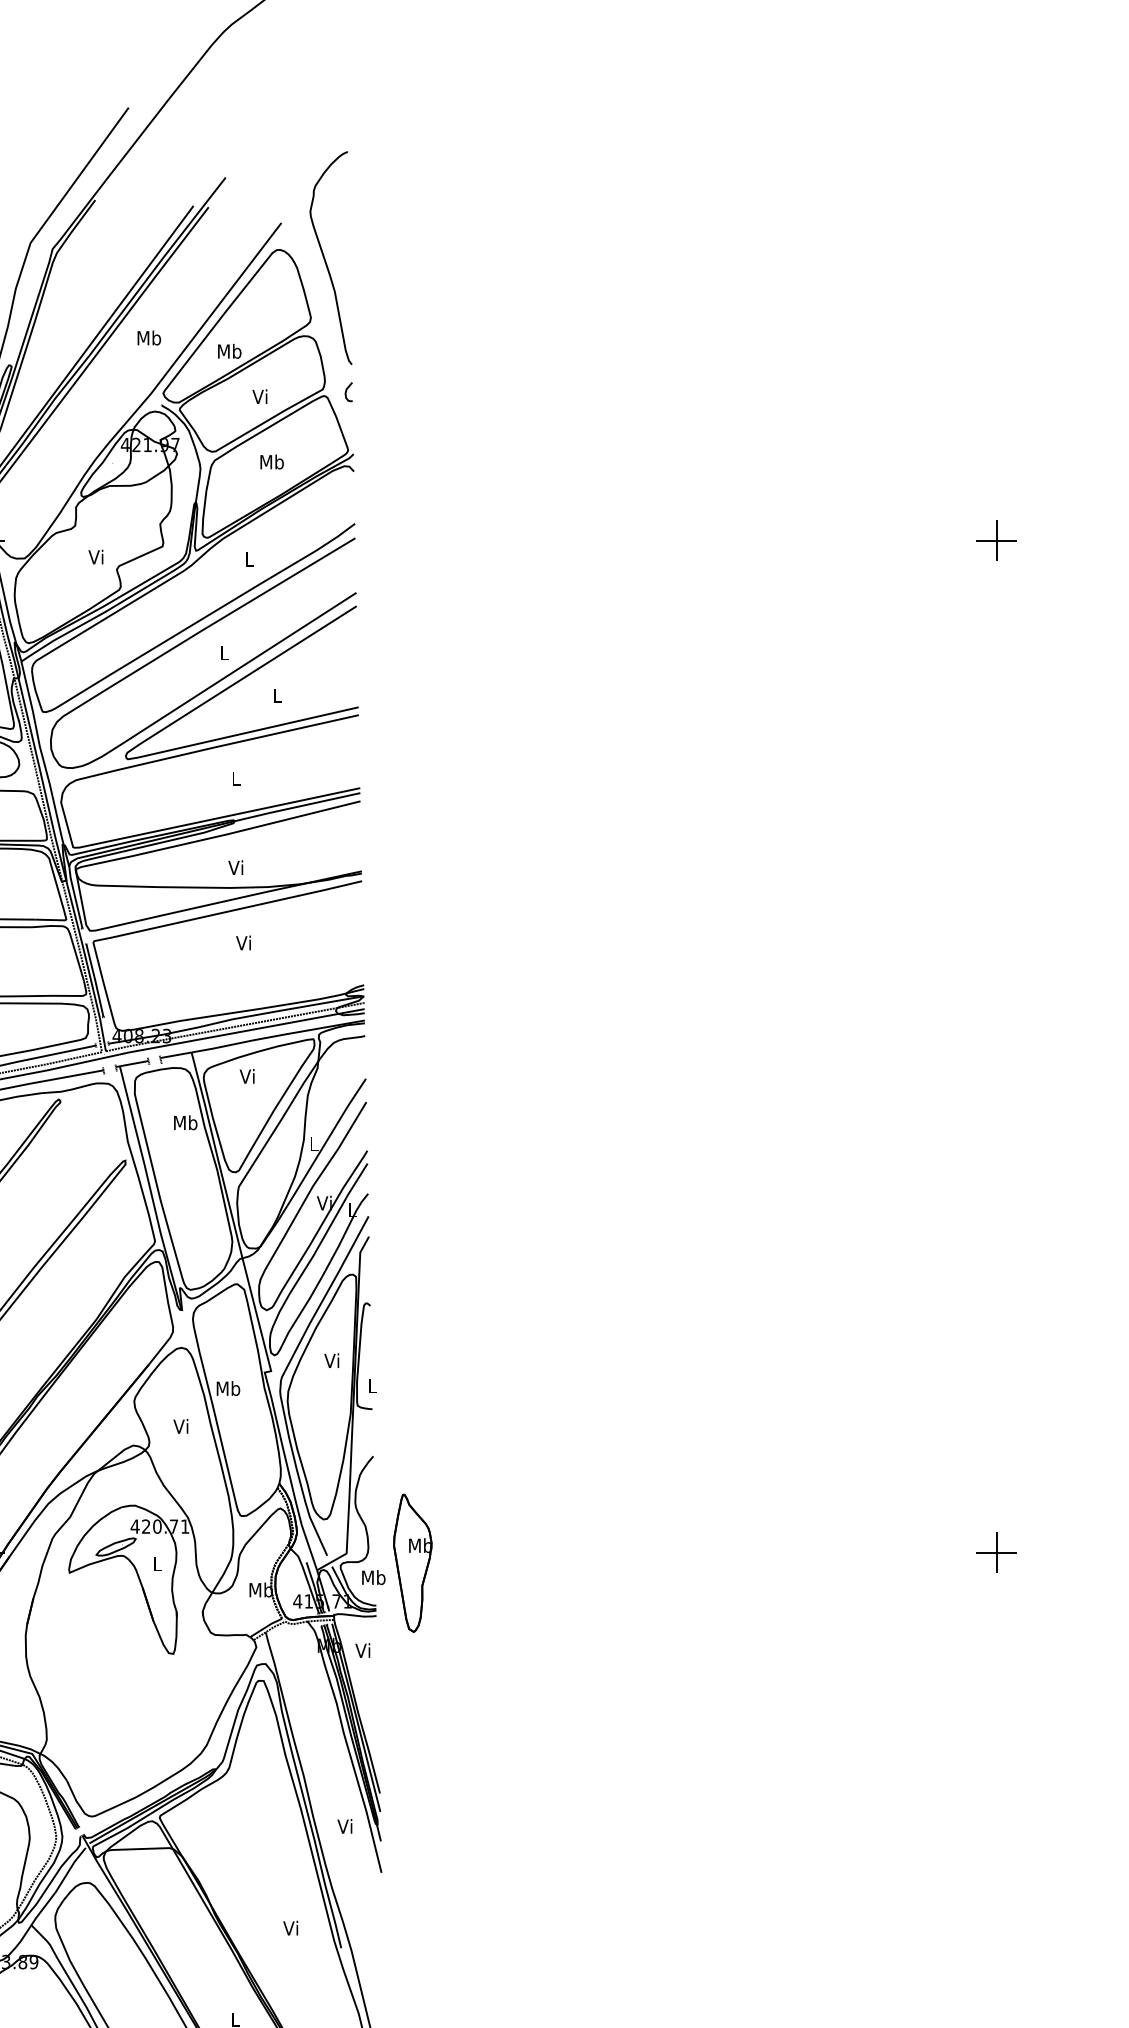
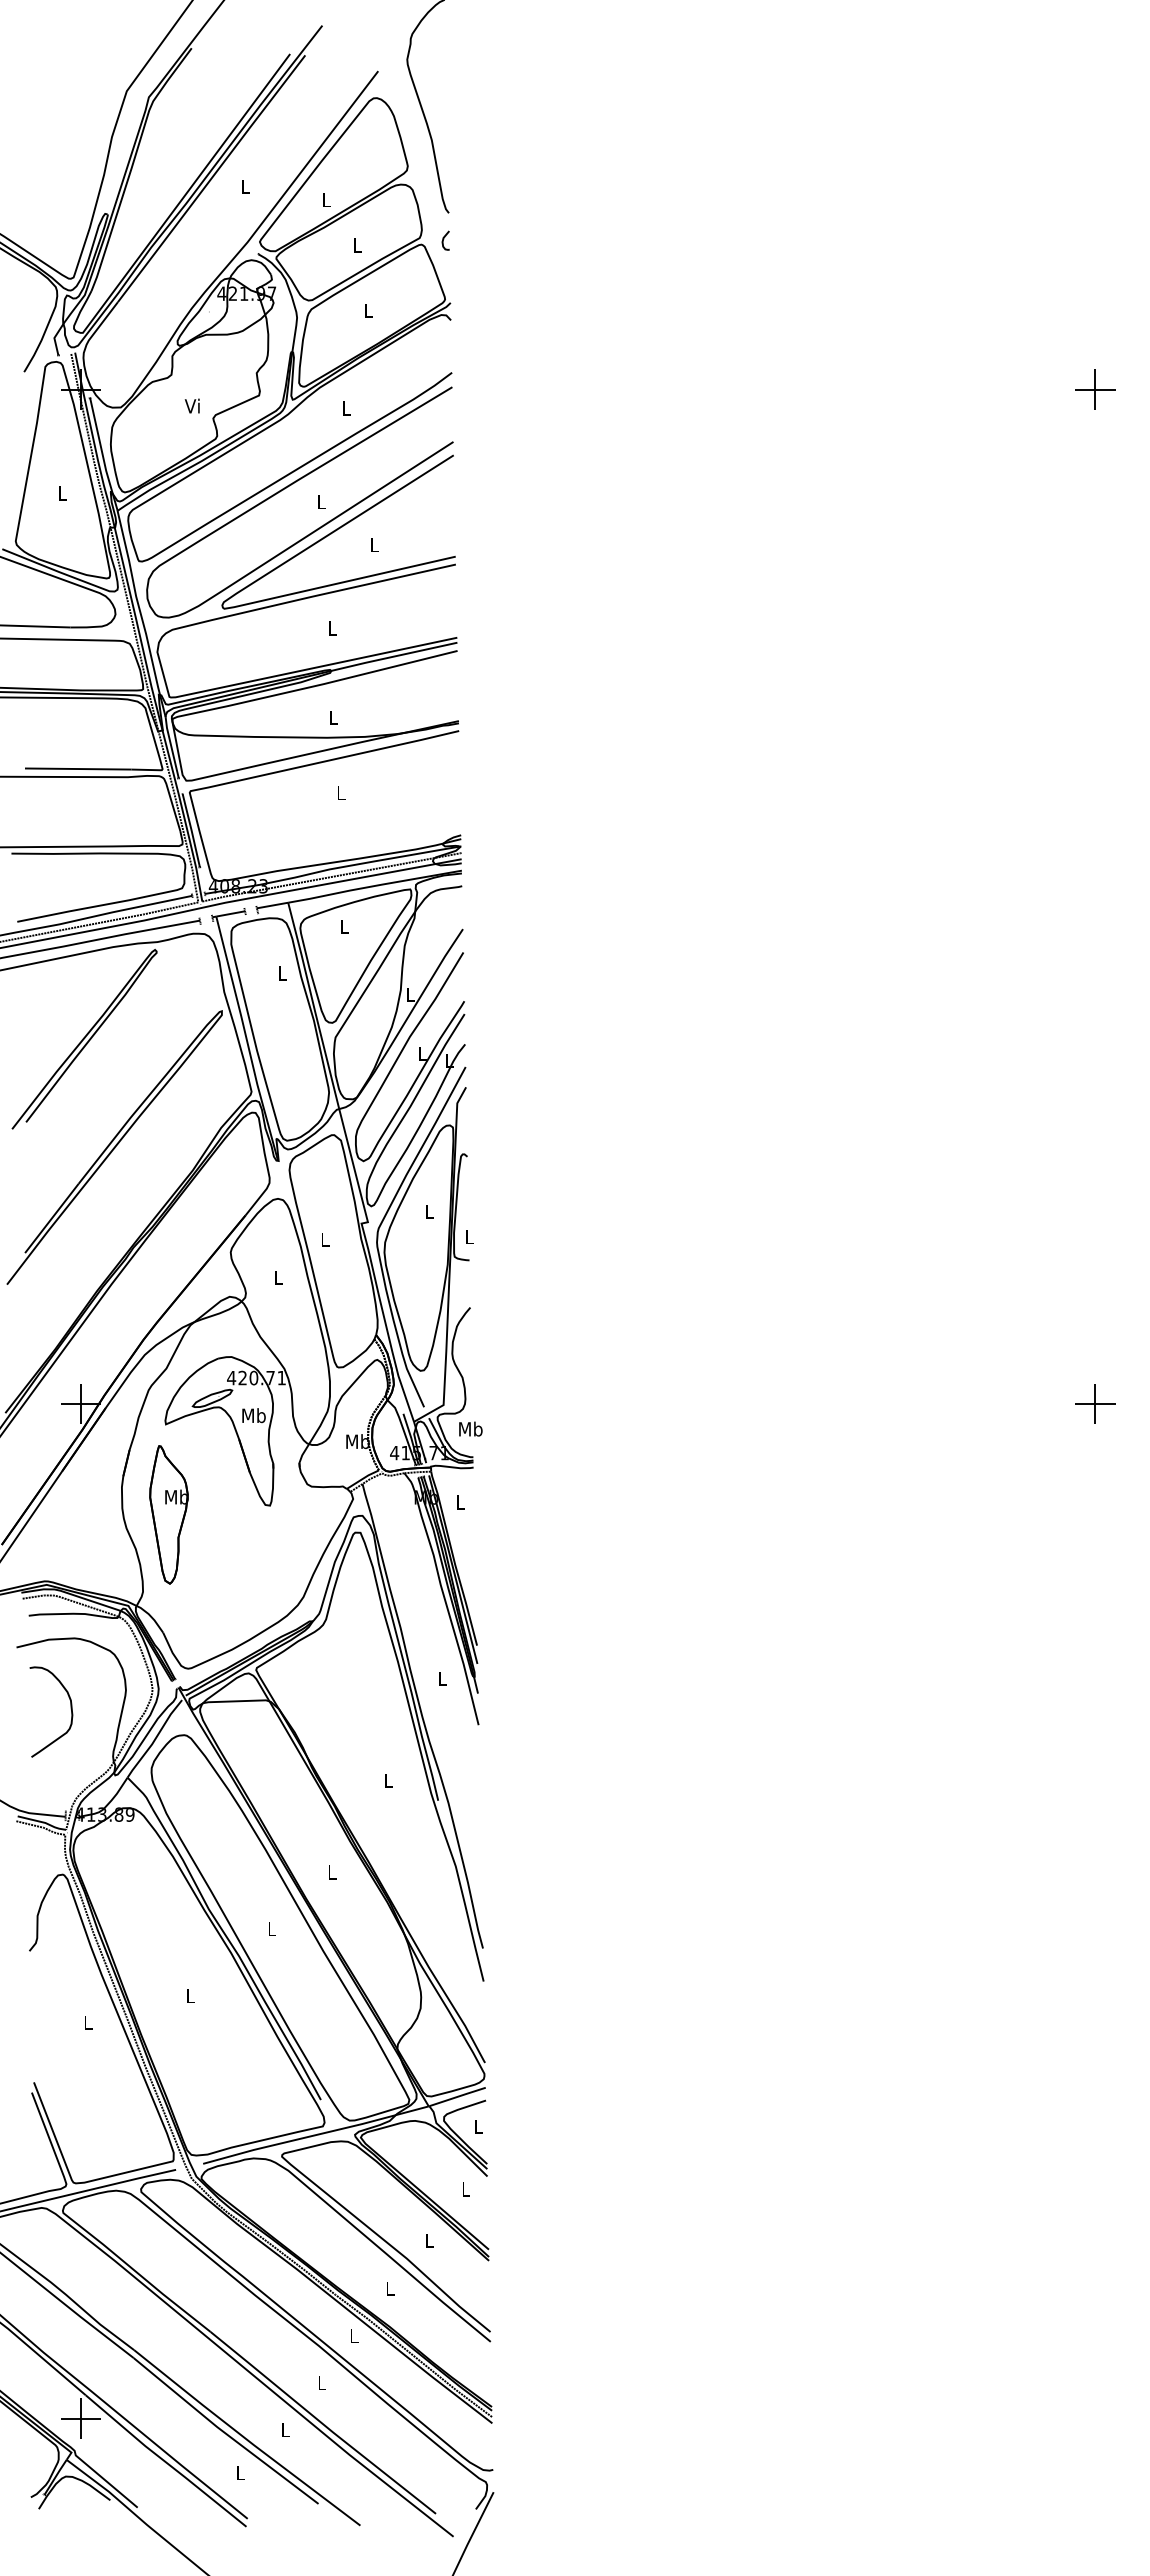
text: (149, 338) -> (245, 186), Mb -> L
text: (229, 351) -> (326, 199), Mb -> L
text: (259, 395) -> (356, 244), Vi -> L
text: (271, 461) -> (368, 310), Mb -> L
text: (235, 867) -> (332, 717), Vi -> L
text: (242, 942) -> (339, 792), Vi -> L
text: (246, 1076) -> (343, 926), Vi -> L
text: (185, 1122) -> (282, 972), Mb -> L
text: (323, 1202) -> (420, 1053), Vi -> L
text: (331, 1360) -> (428, 1211), Vi -> L
text: (227, 1388) -> (324, 1239), Mb -> L
text: (180, 1426) -> (277, 1277), Vi -> L
part: (412, 1562) -> (168, 1514), moved
text: (156, 1563) -> (253, 1415), L -> Mb
text: (362, 1649) -> (459, 1501), Vi -> L
text: (344, 1826) -> (441, 1678), Vi -> L
text: (290, 1928) -> (387, 1780), Vi -> L

